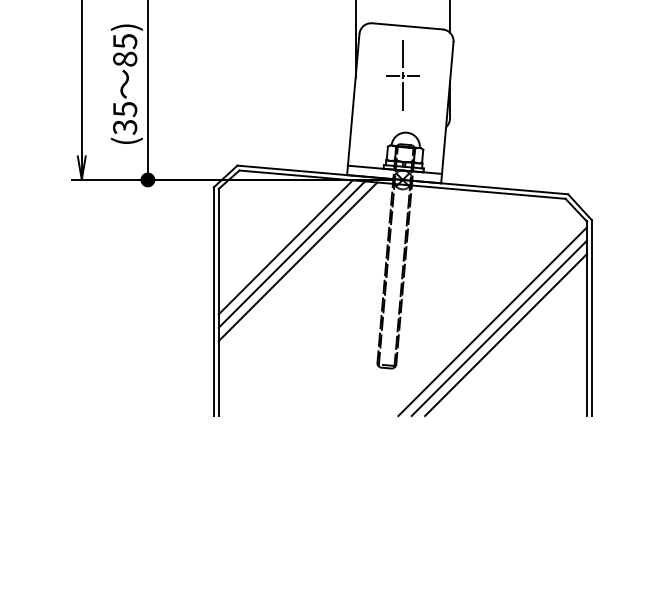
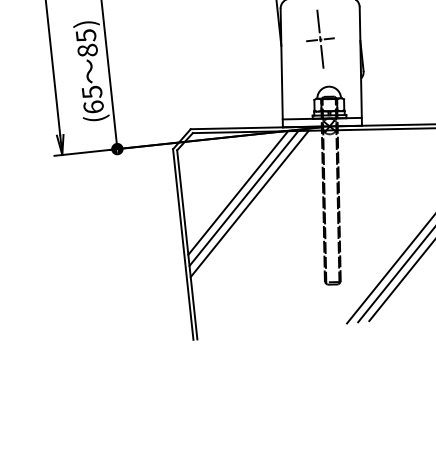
text: (125, 126) -> (93, 106), (35 -> (65

